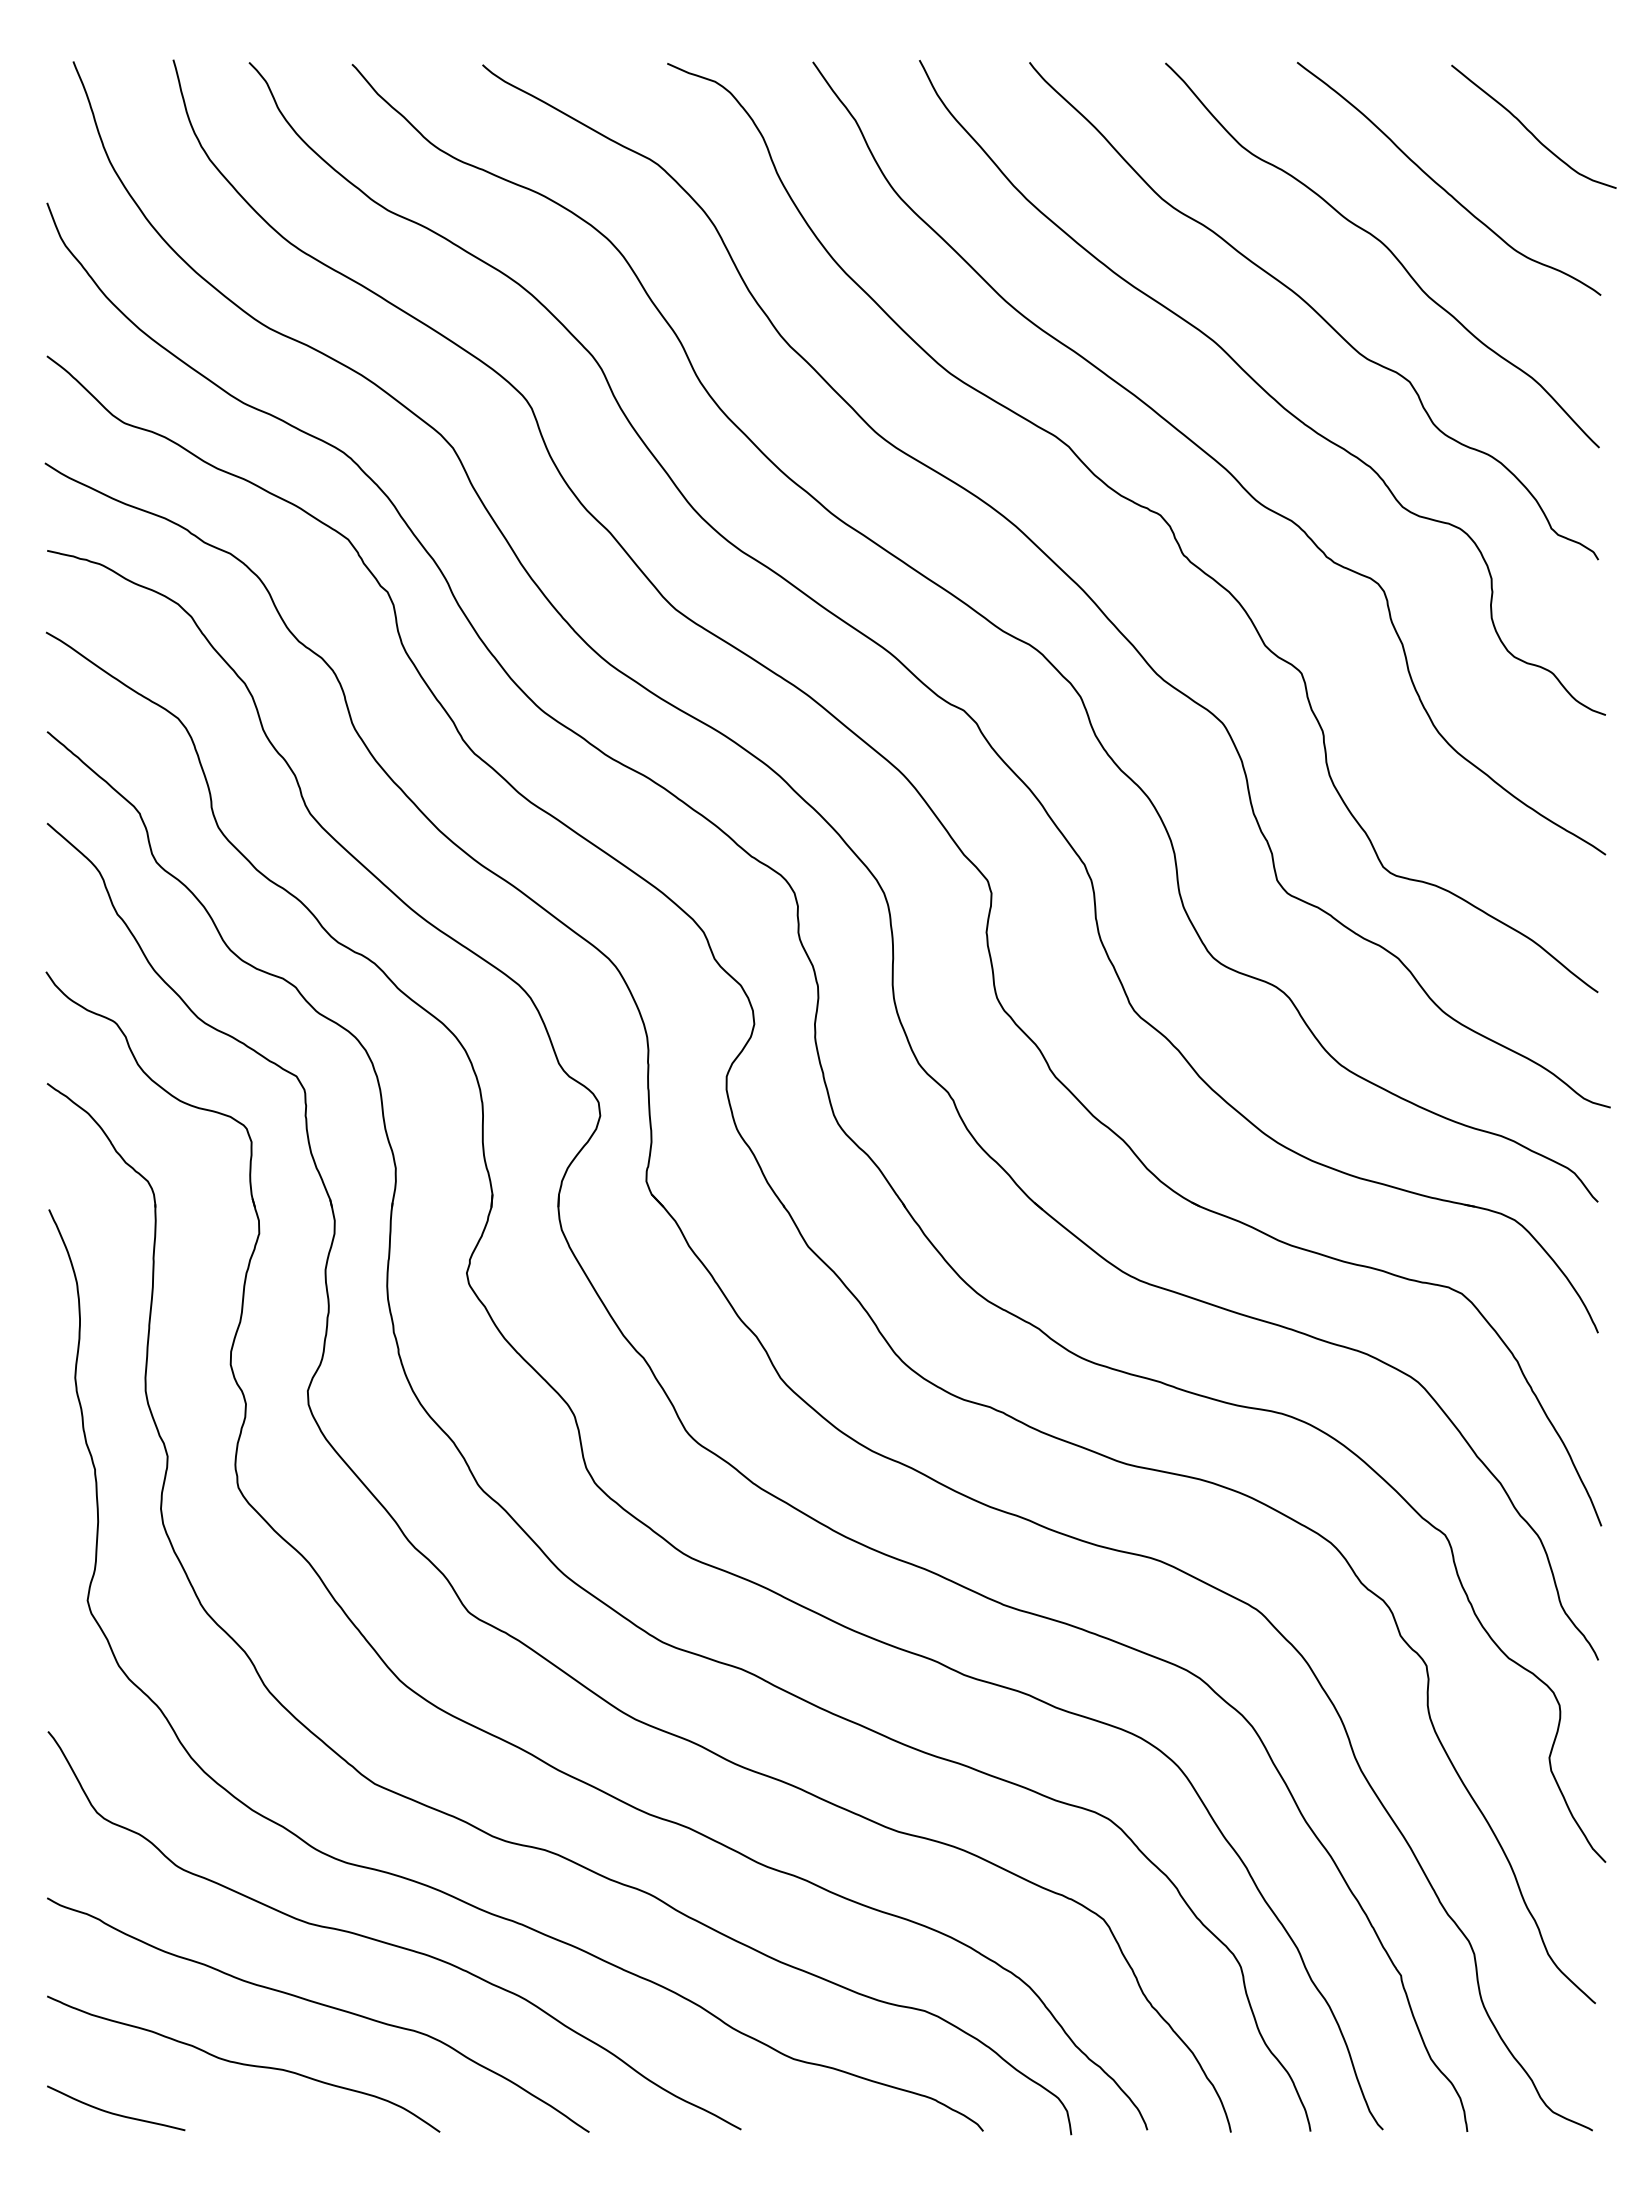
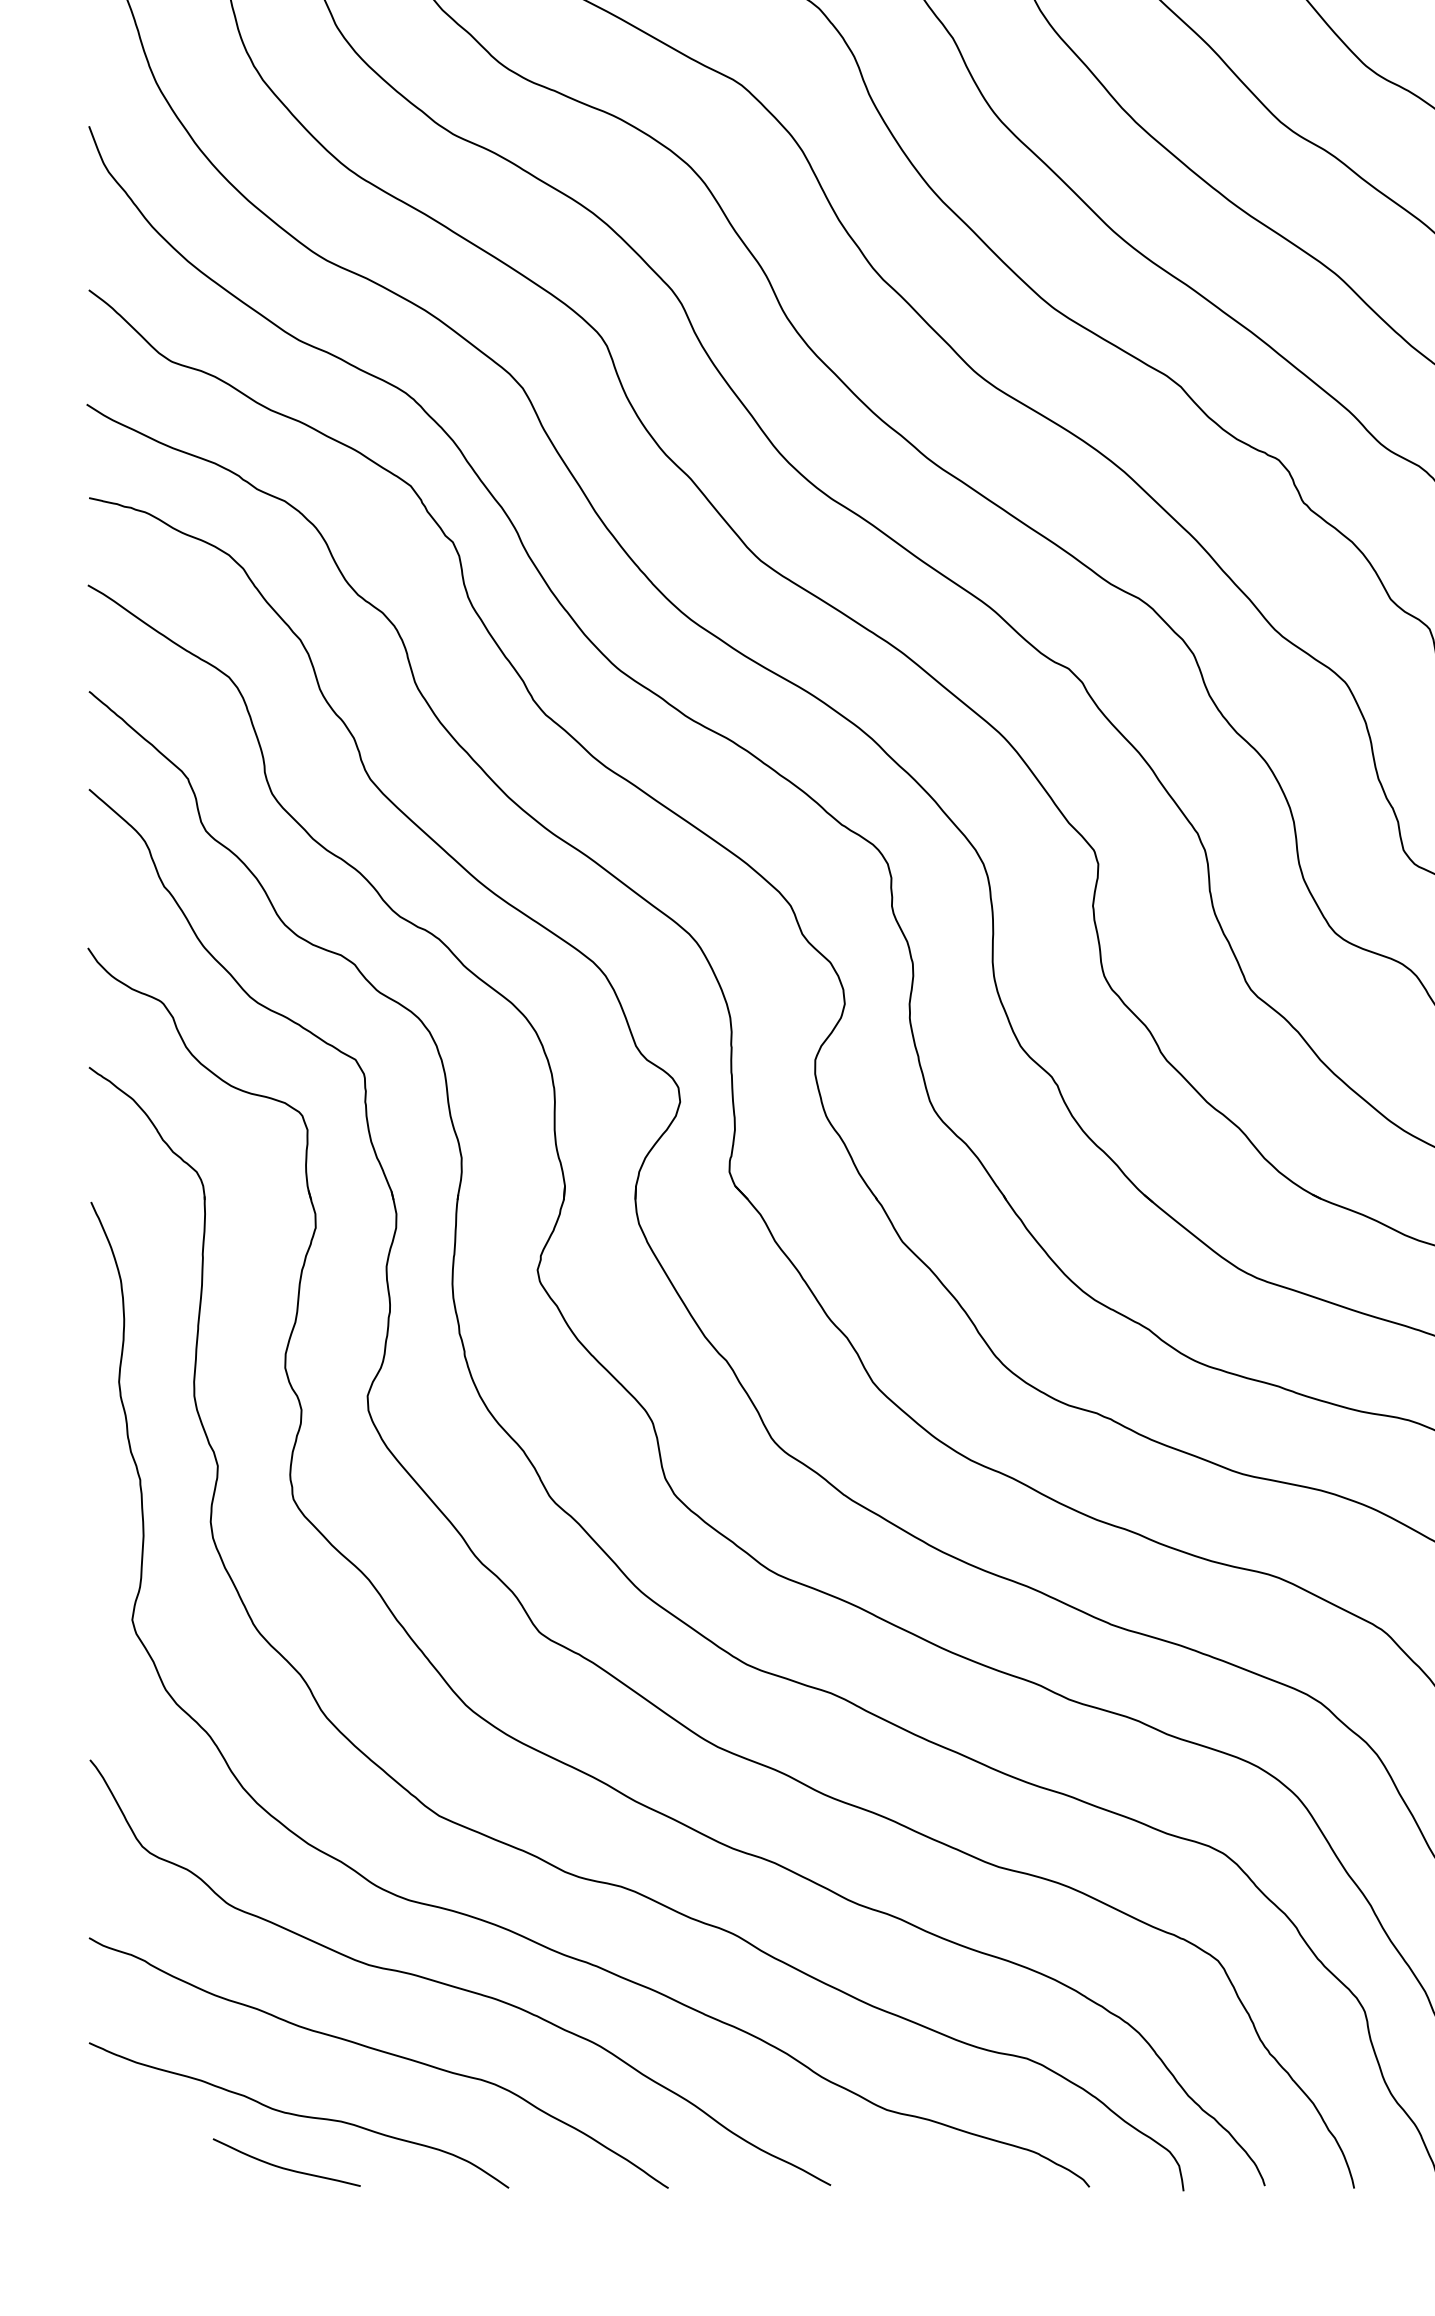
curve: (113, 2112) -> (283, 2167), moved

